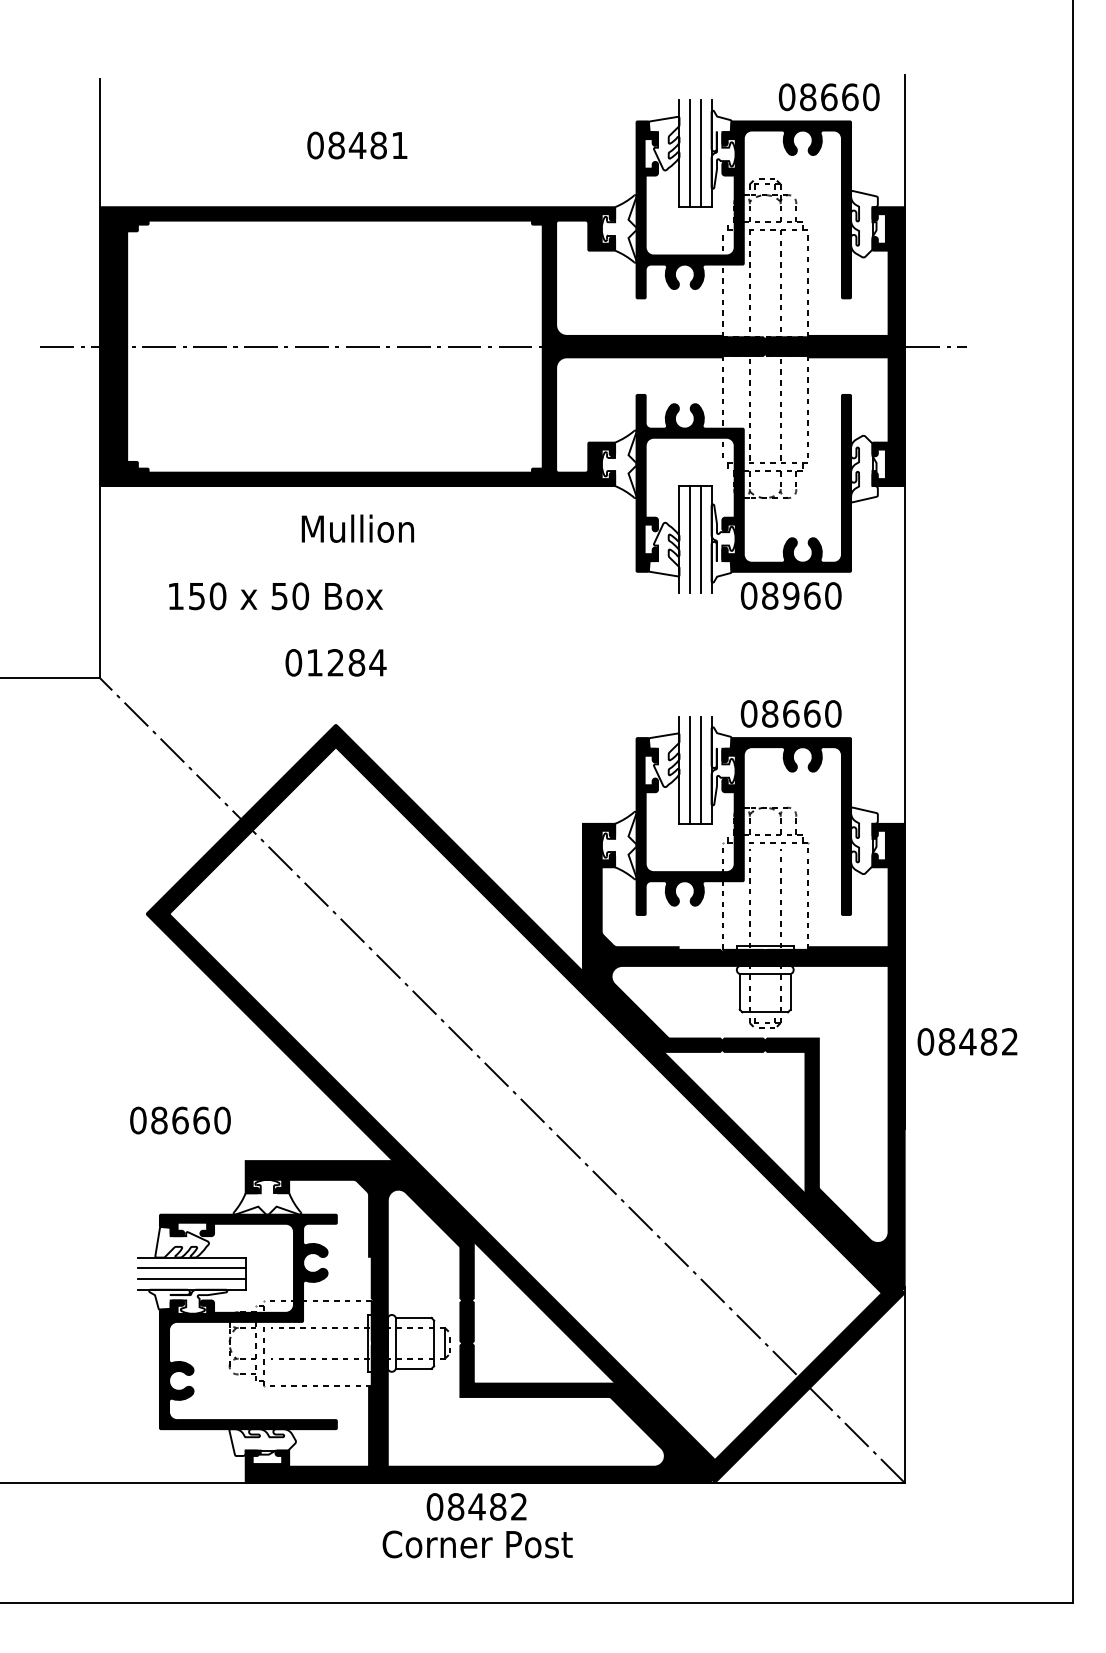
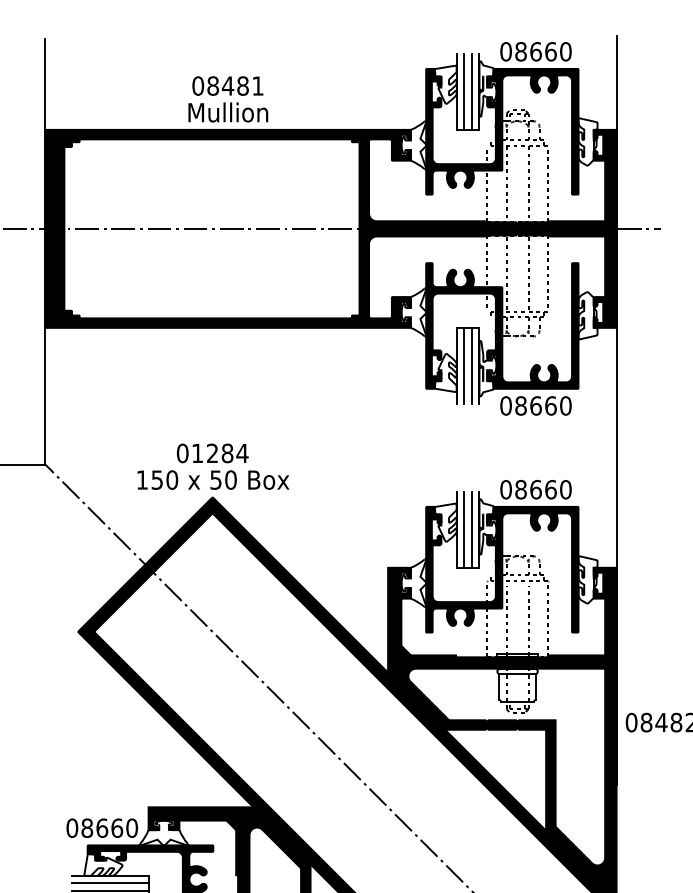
text: (828, 97) -> (535, 51), moved
text: (357, 528) -> (227, 112), moved
text: (790, 595) -> (535, 405), 08960 -> 08660
text: (275, 596) -> (213, 480), moved
text: (180, 1120) -> (102, 828), moved

